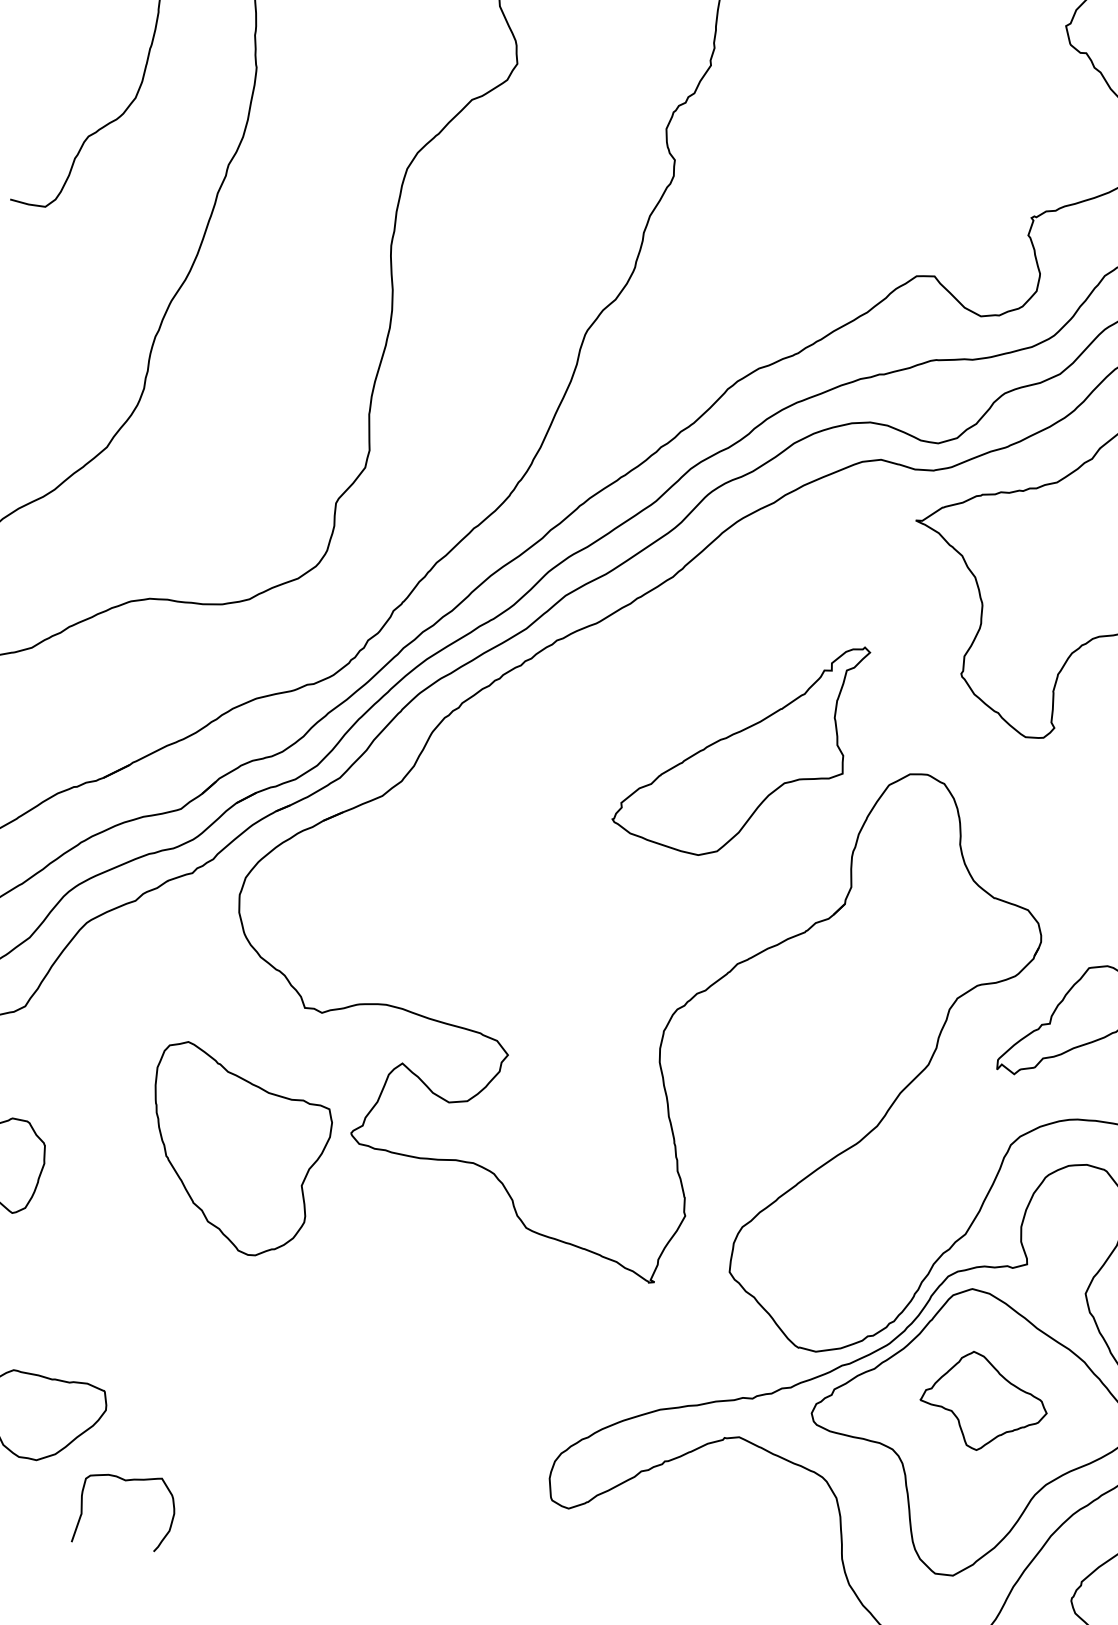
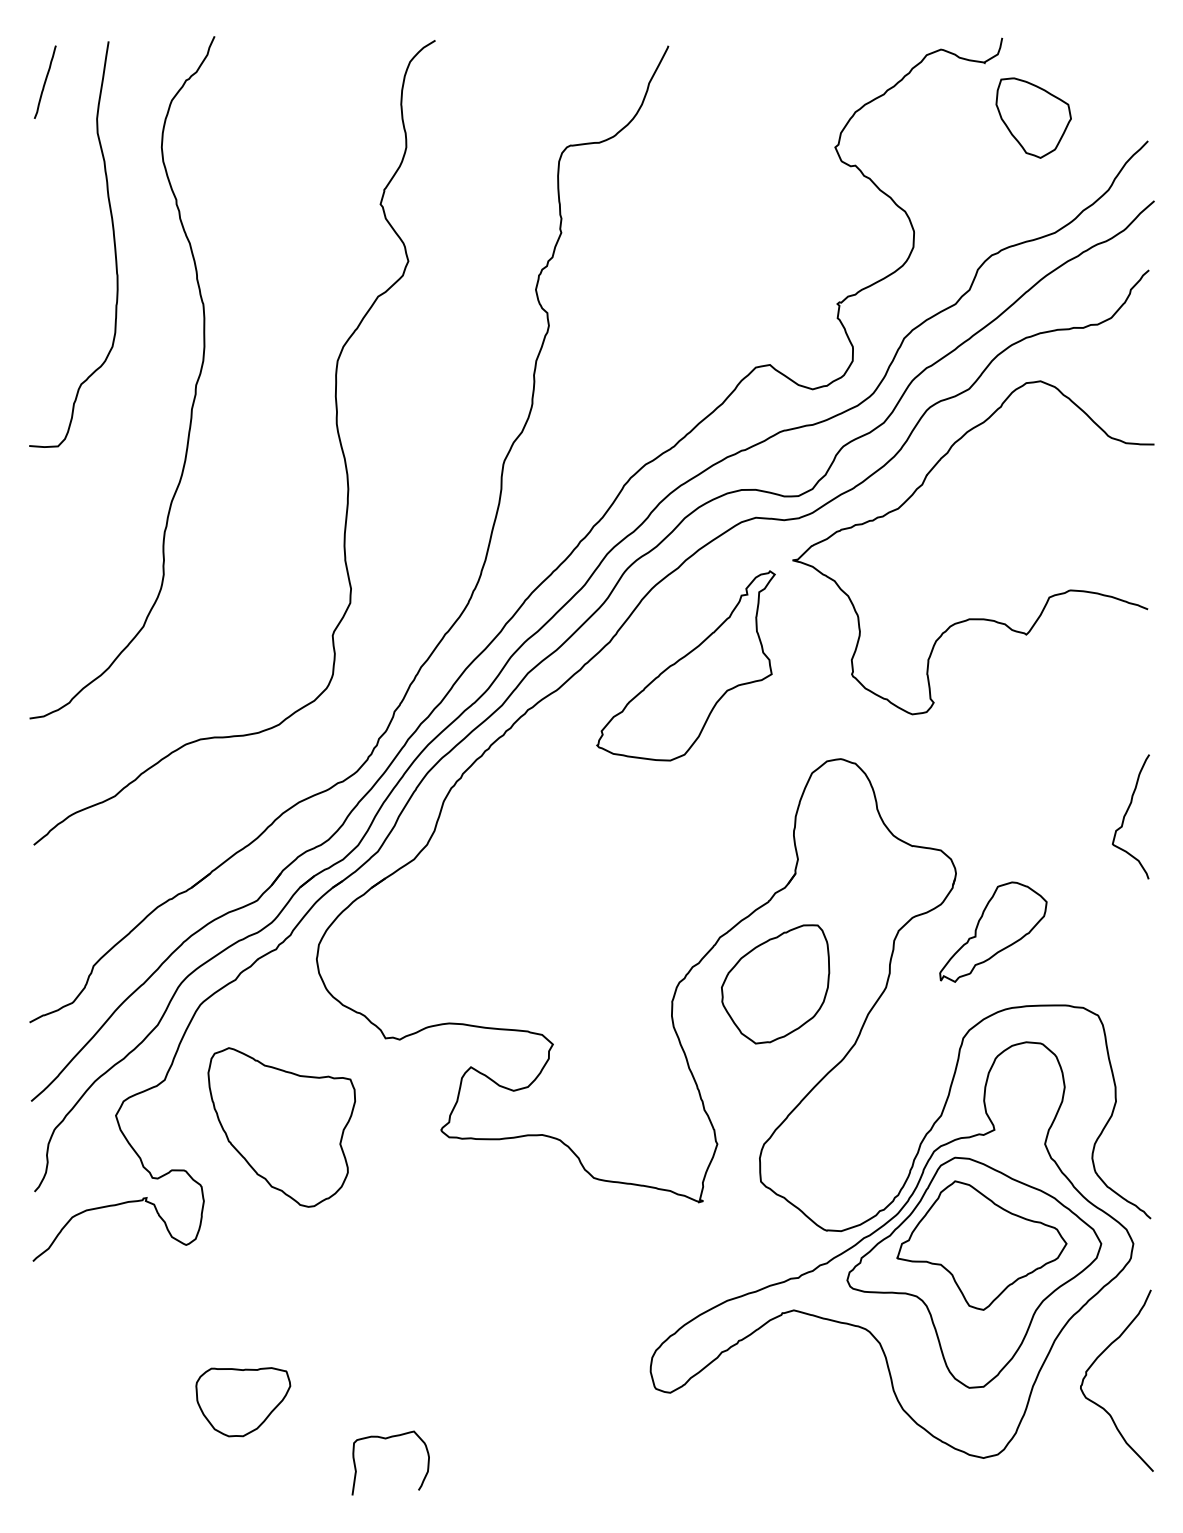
part: (739, 742) -> (685, 665), moved
part: (794, 1034) -> (775, 984), added
part: (233, 1151) -> (281, 1127), moved
part: (983, 1402) -> (981, 1245), size x1.67
curve: (126, 1481) -> (386, 1439), moved

